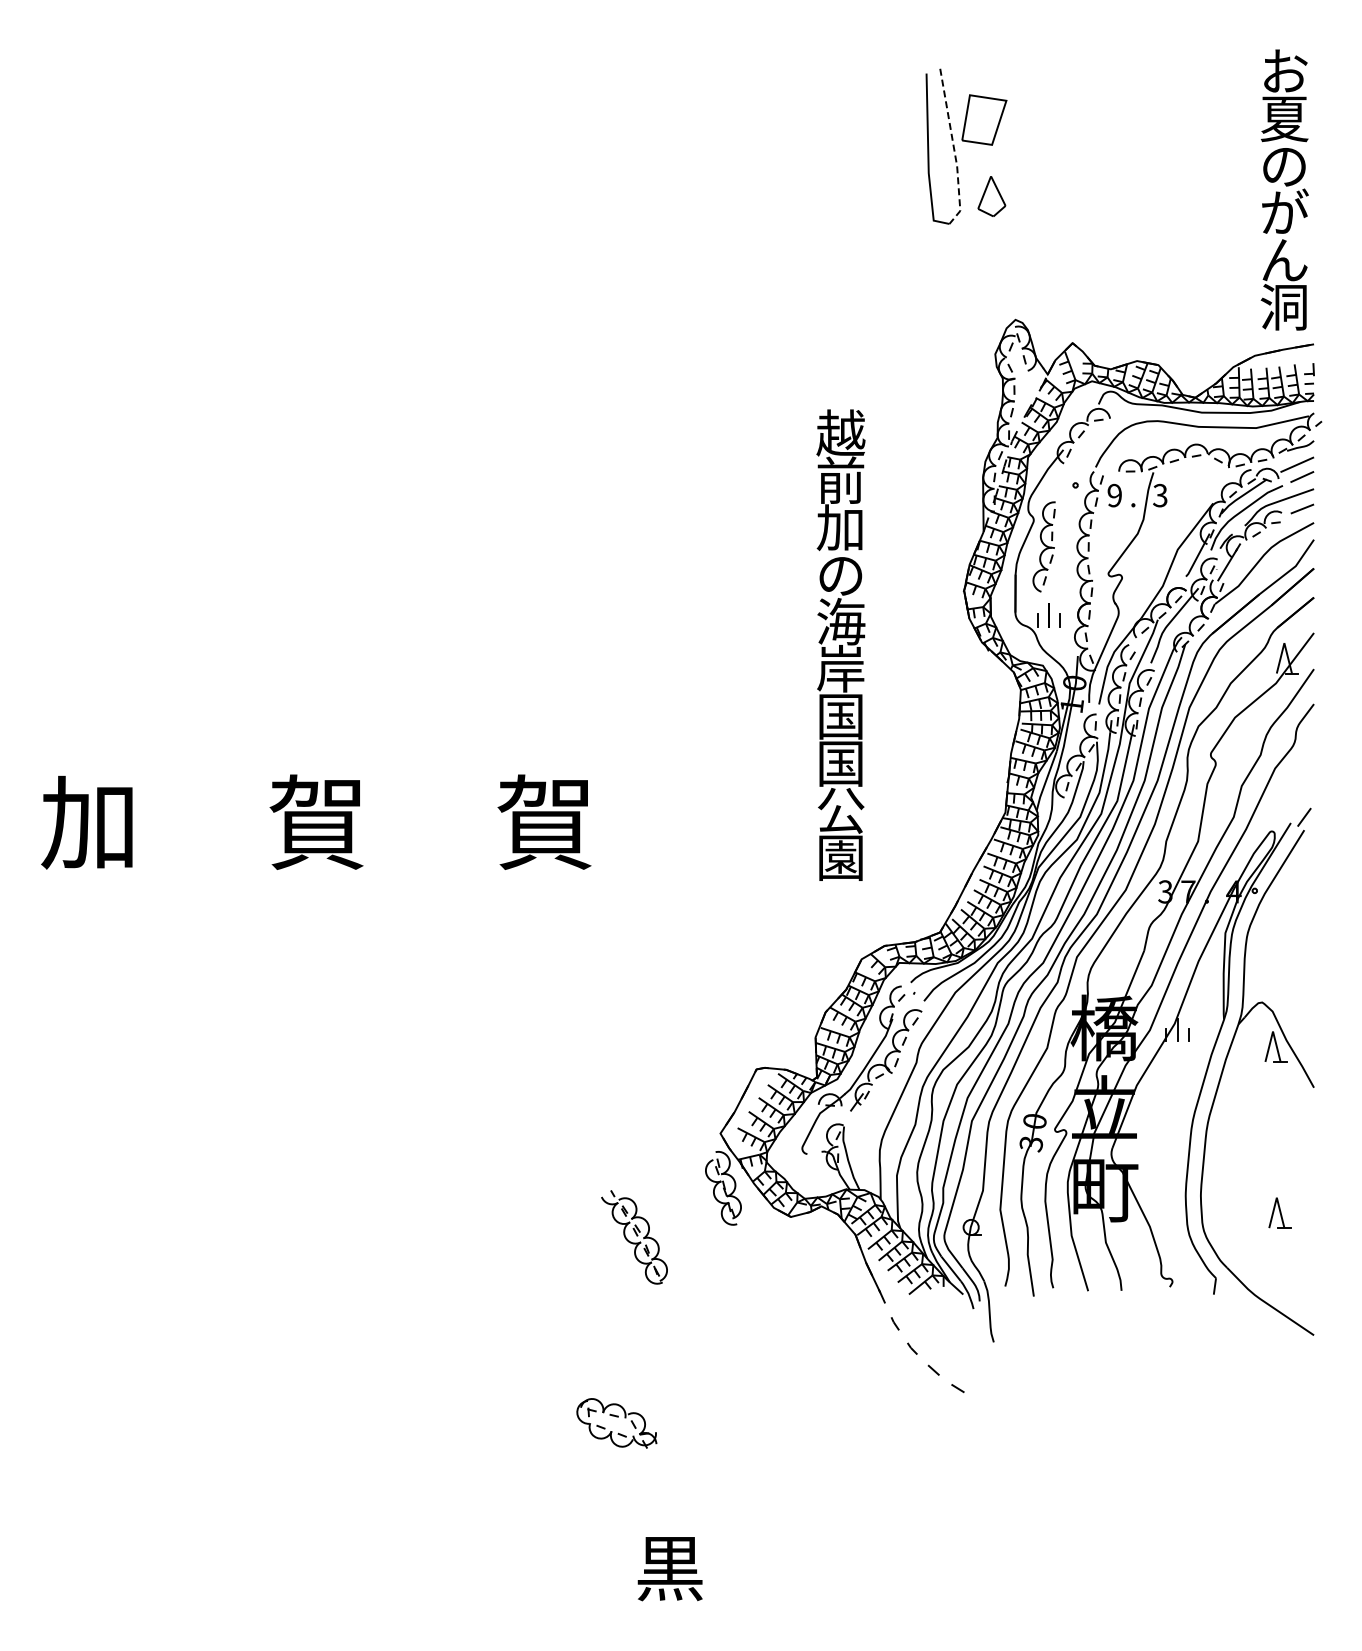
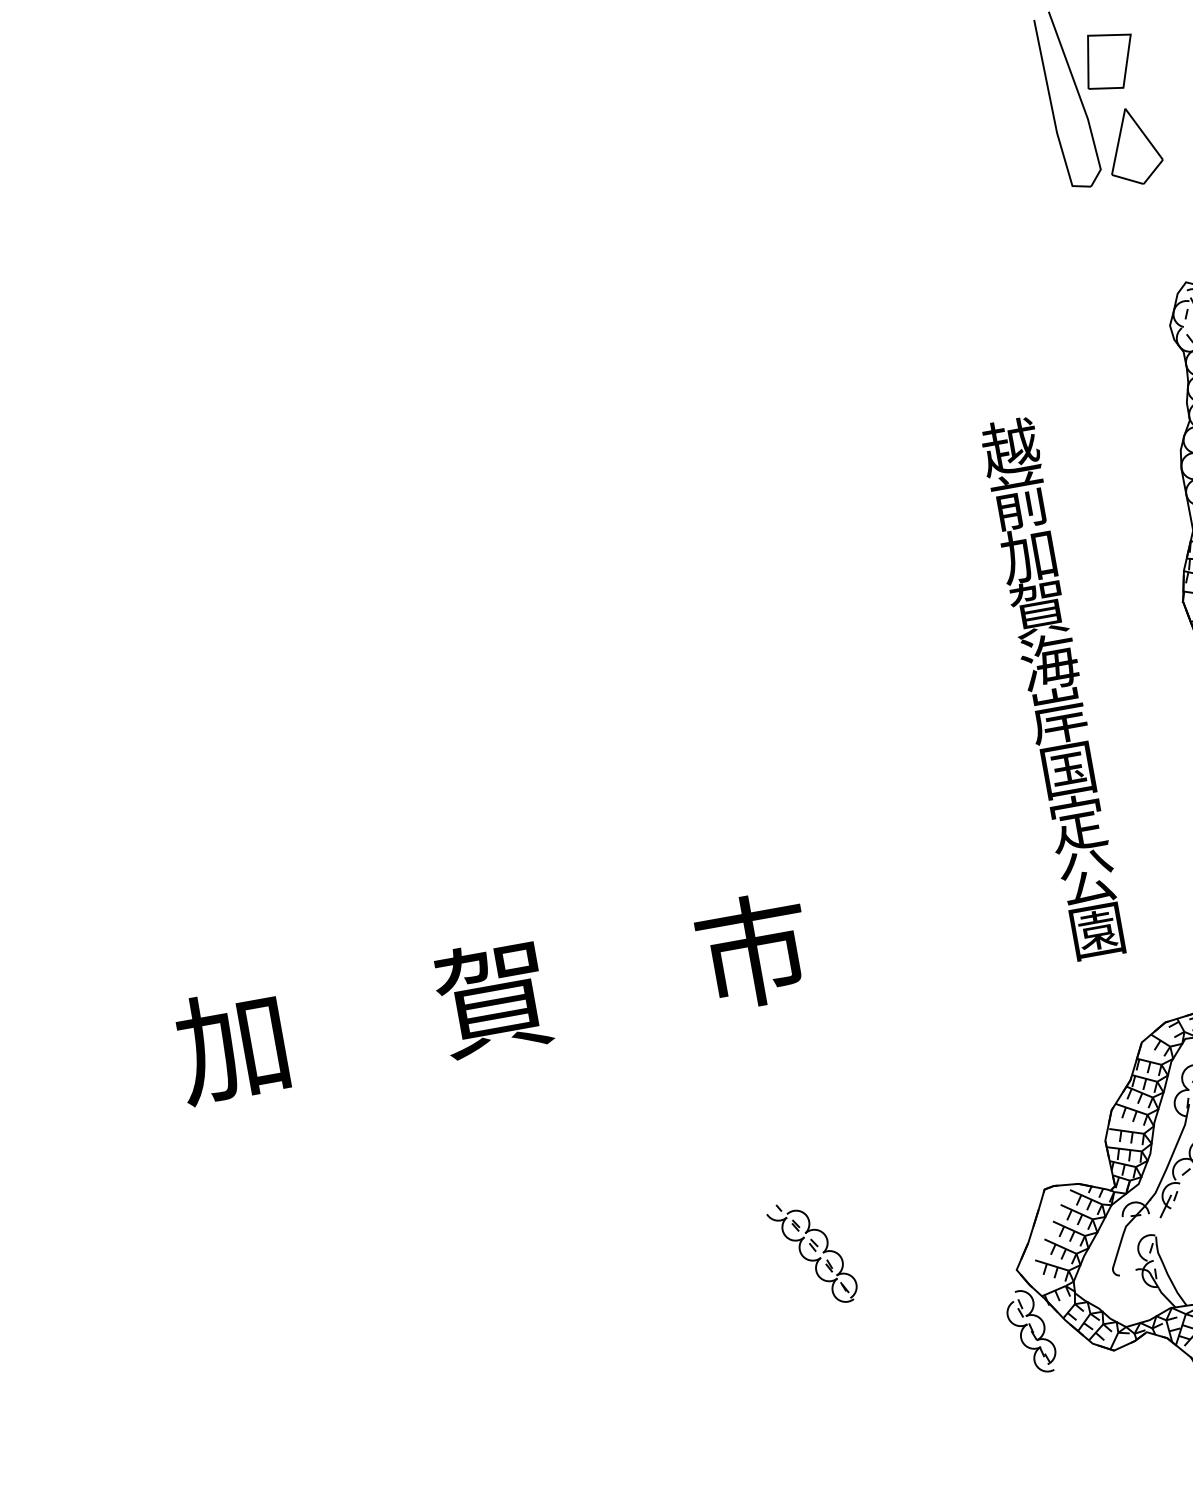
line: (954, 149) -> (1081, 100), dashed -> solid
part: (991, 196) -> (1133, 146), size x1.67
text: (840, 574) -> (1038, 608), の -> 賀
text: (840, 762) -> (1077, 822), 国 -> 定
text: (544, 822) -> (752, 951), 賀 -> 市
part: (634, 1237) -> (812, 1253), moved

